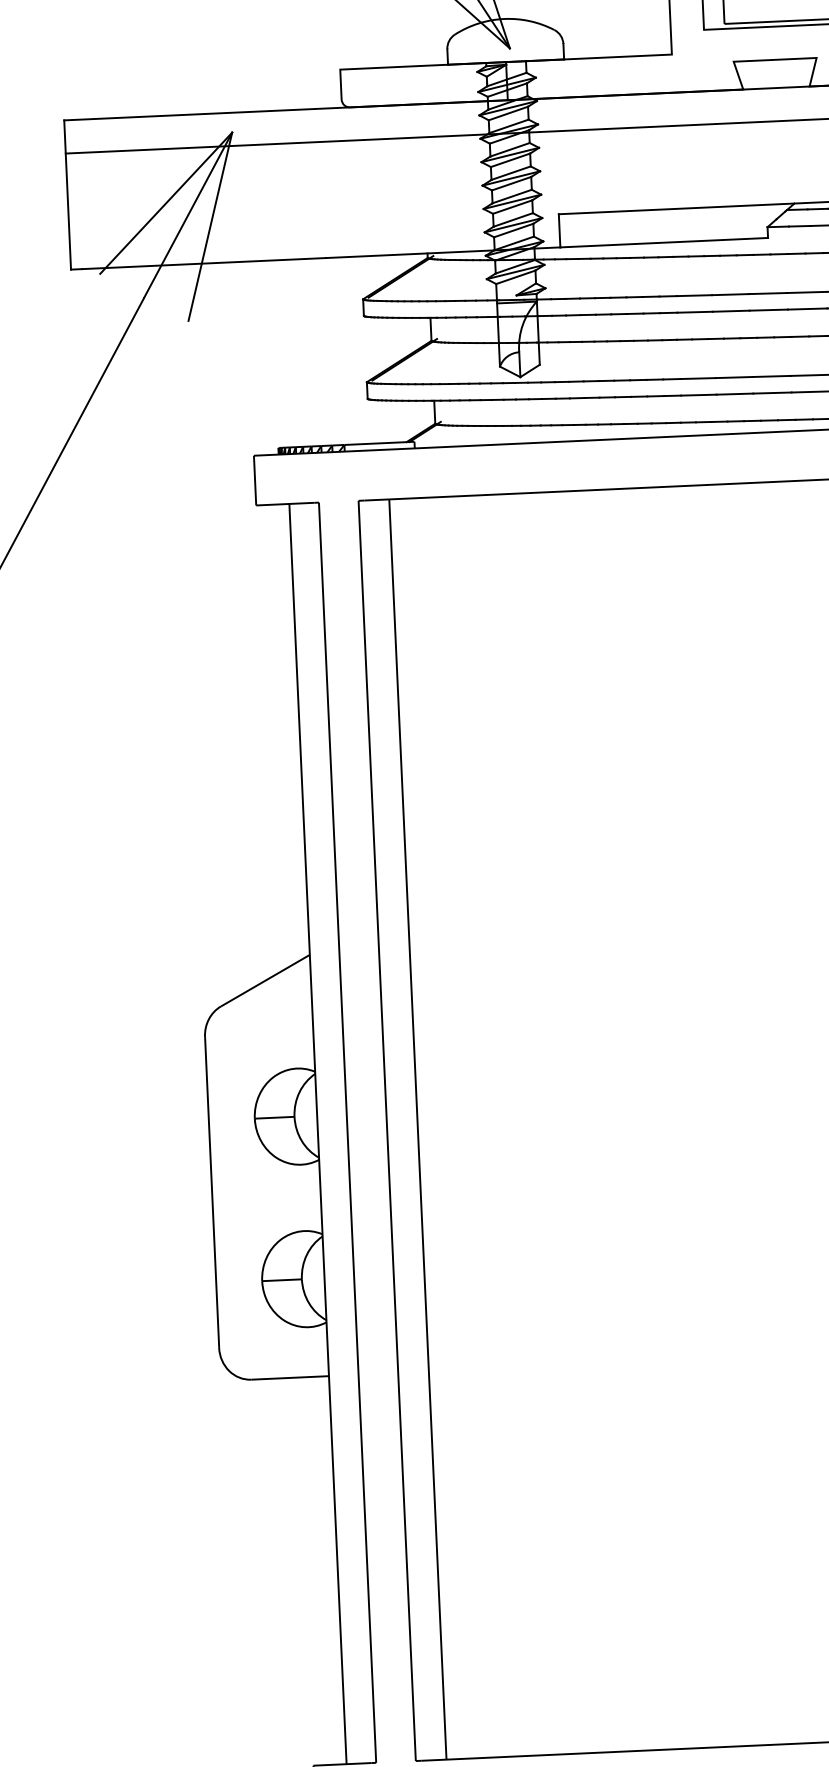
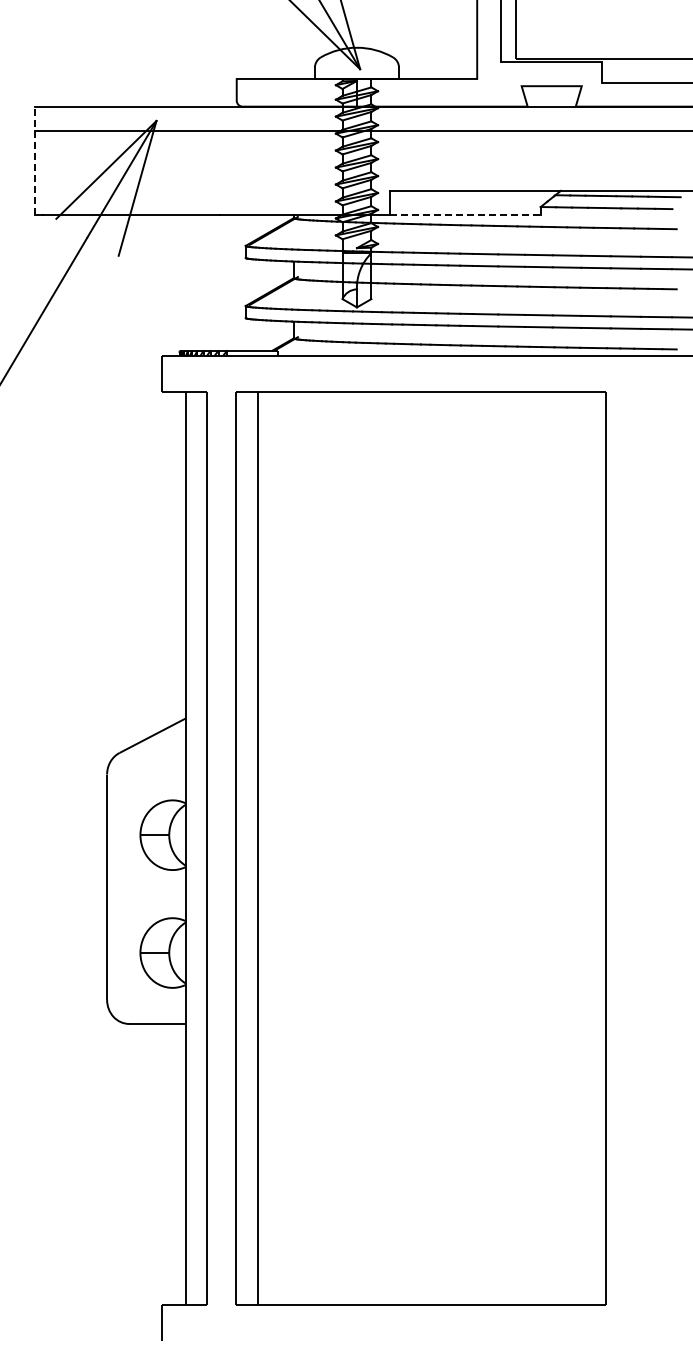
line: (67, 194) -> (35, 160), solid -> dashed
line: (664, 242) -> (465, 214), solid -> dashed

